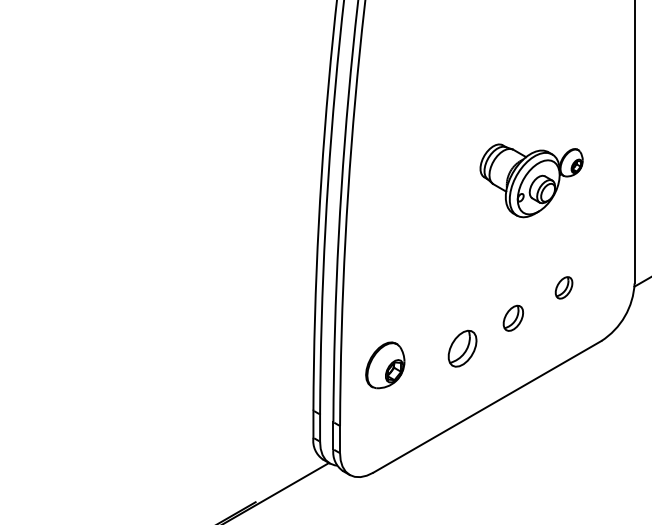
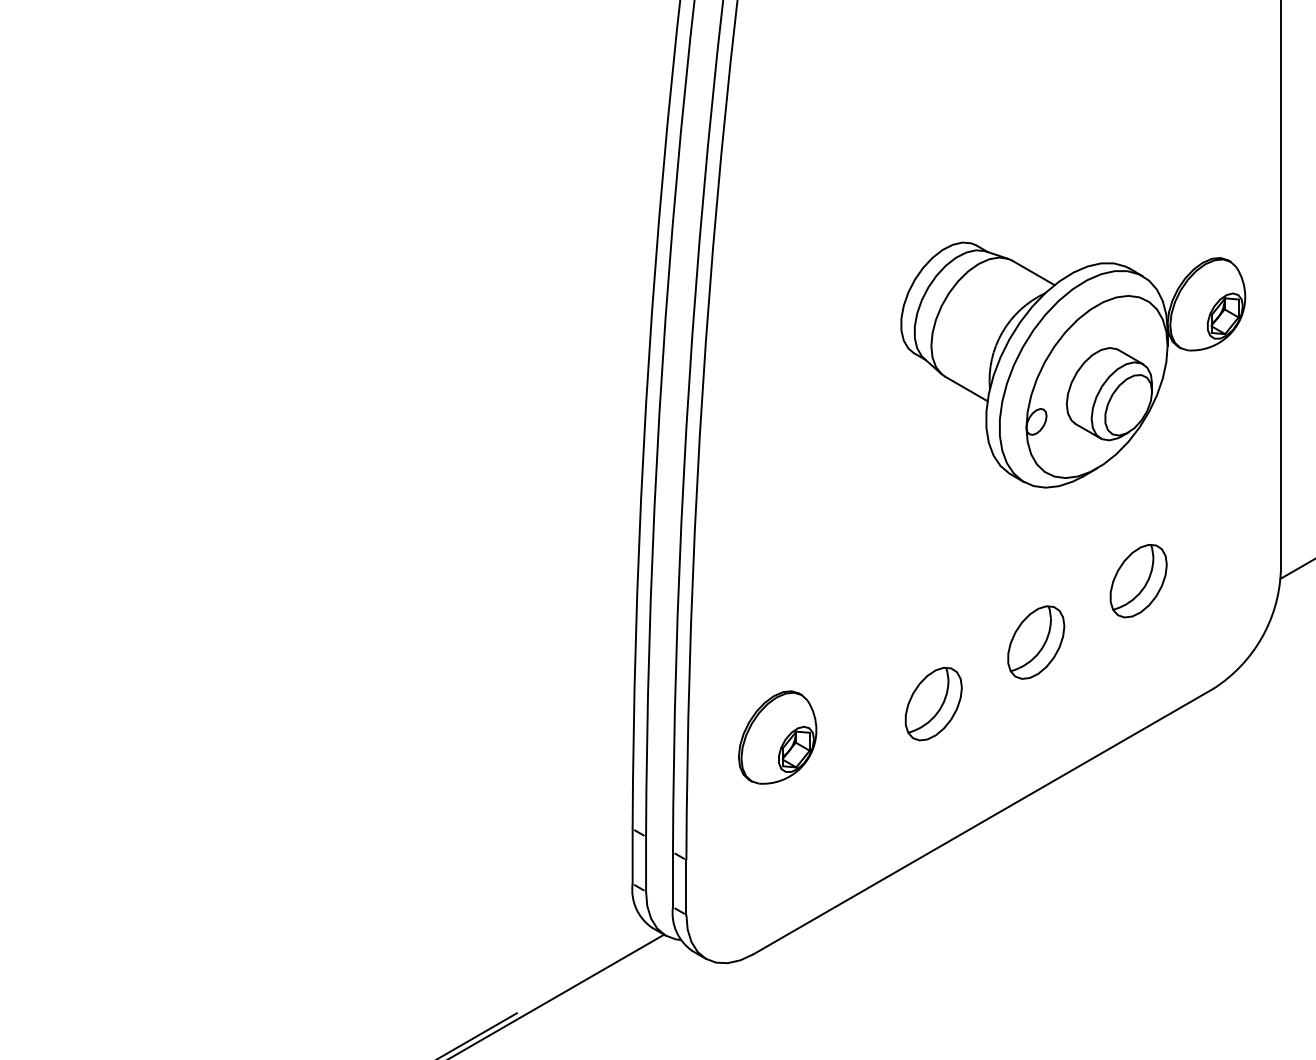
part: (531, 180) -> (1072, 364), size x1.67
part: (563, 287) -> (1137, 580), size x1.67
part: (513, 318) -> (1036, 643), size x1.43

